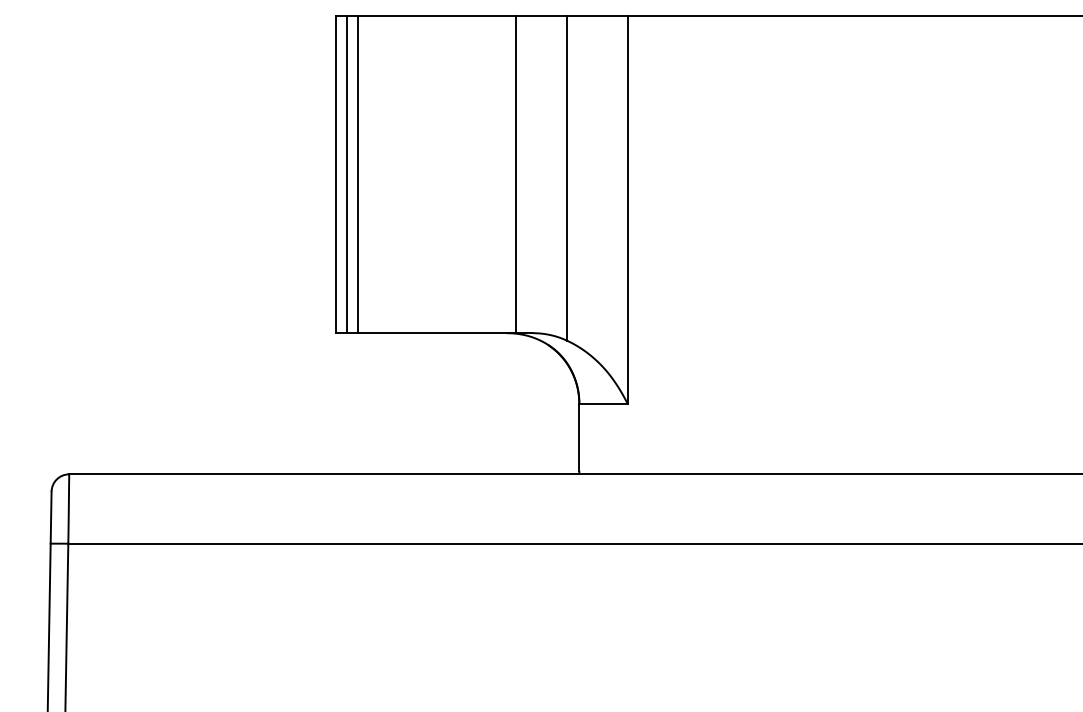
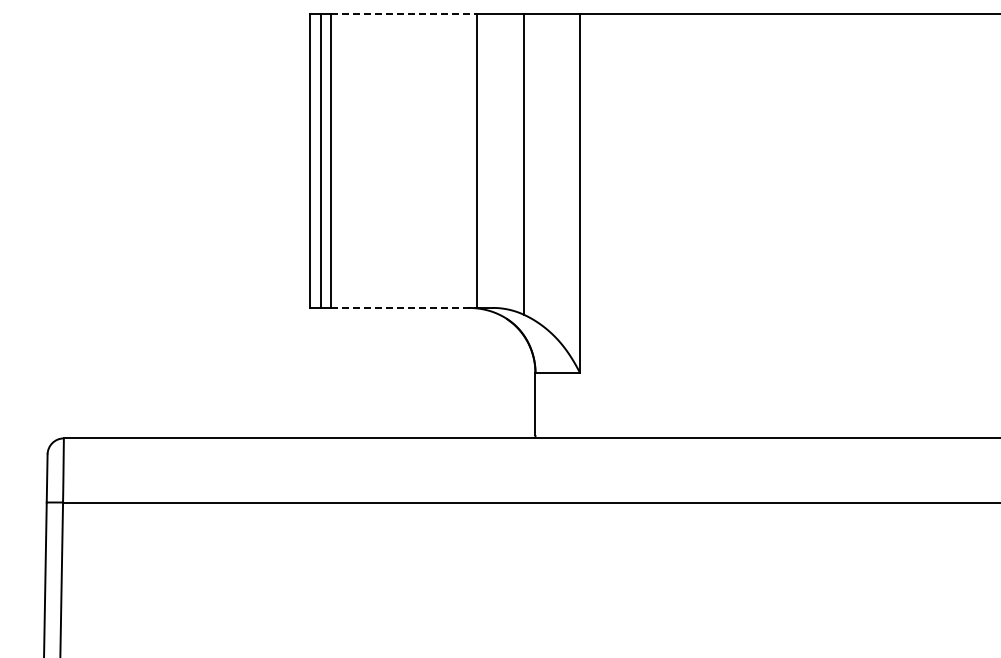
line: (436, 15) -> (403, 14), solid -> dashed
line: (436, 332) -> (403, 307), solid -> dashed

